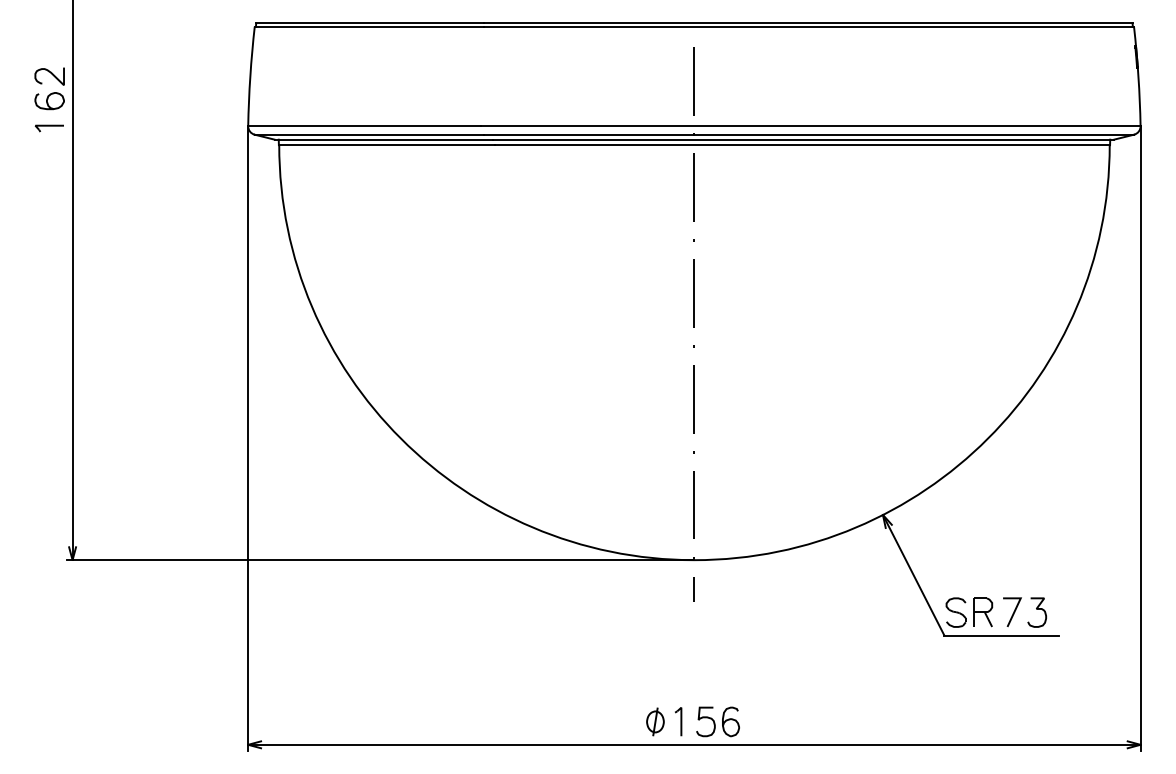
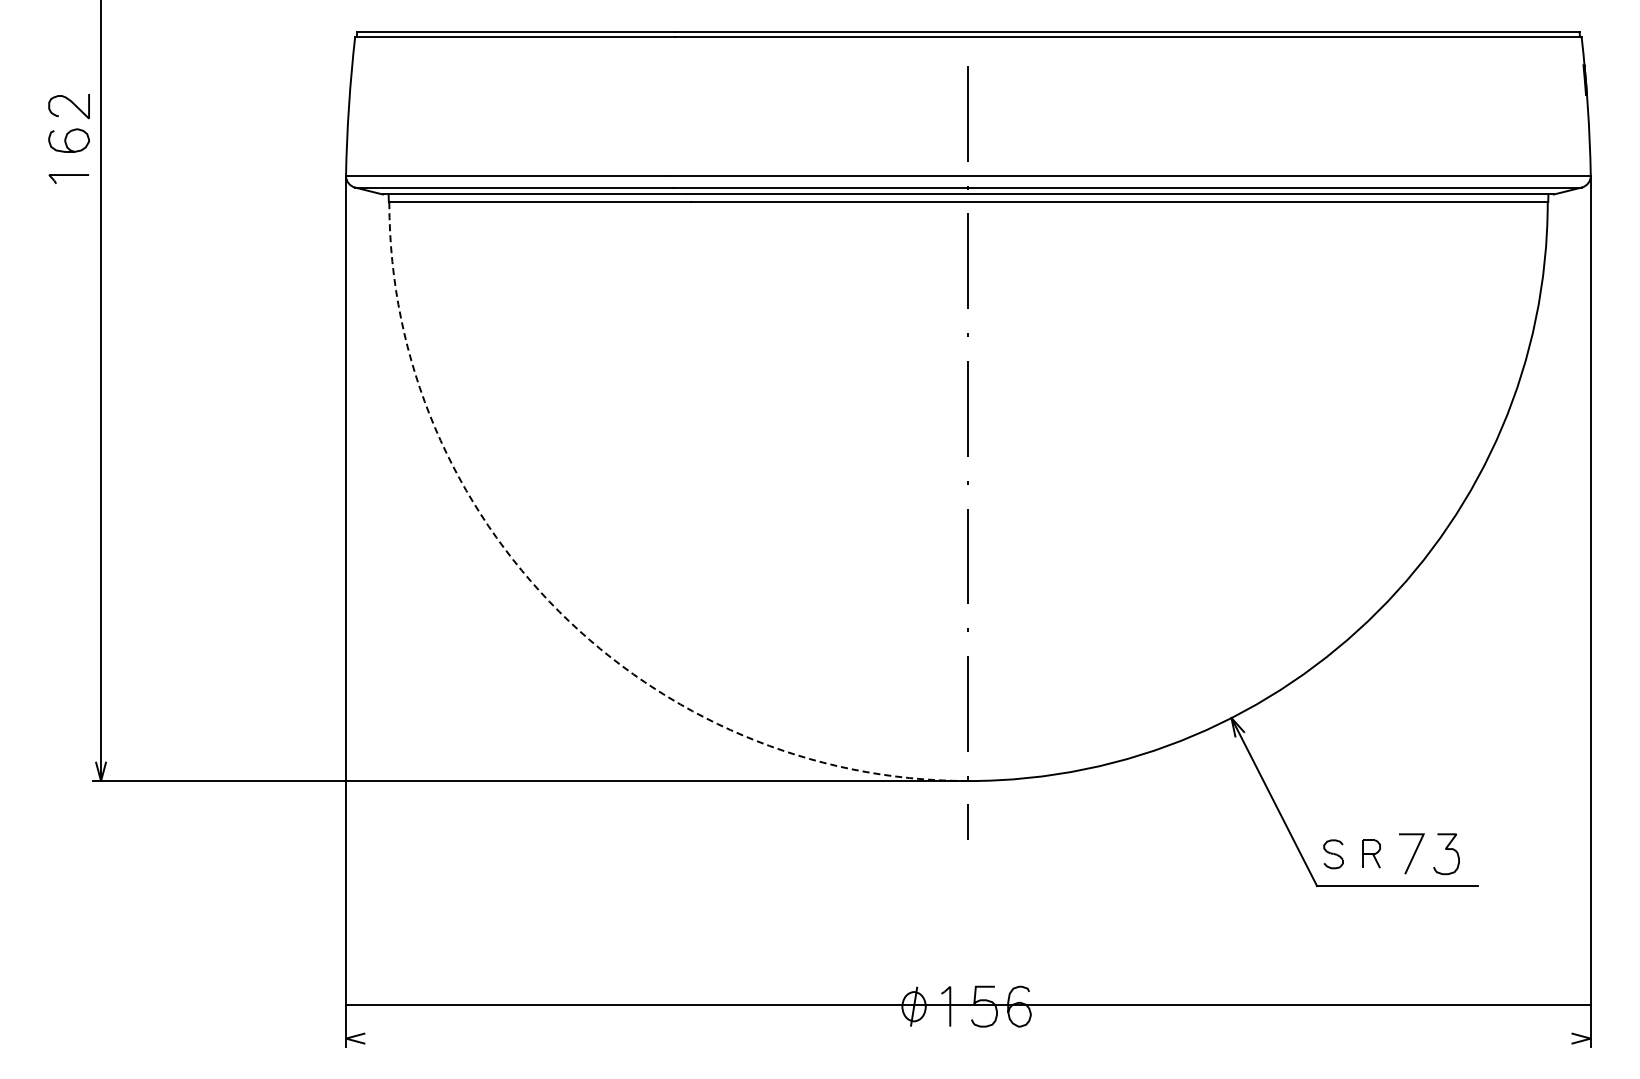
arc: (401, 438) -> (559, 611), solid -> dashed
part: (956, 612) -> (1333, 854), size x0.7
part: (983, 612) -> (1371, 853), size x0.7
line: (694, 744) -> (968, 1004), moved

